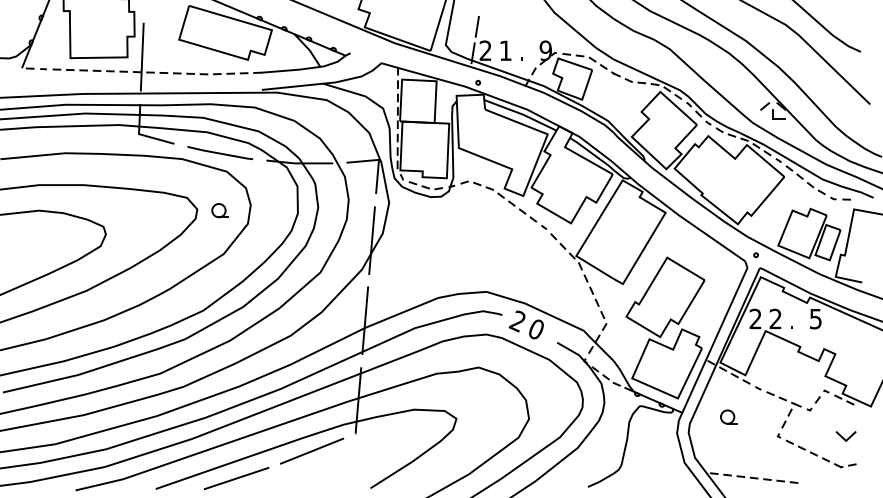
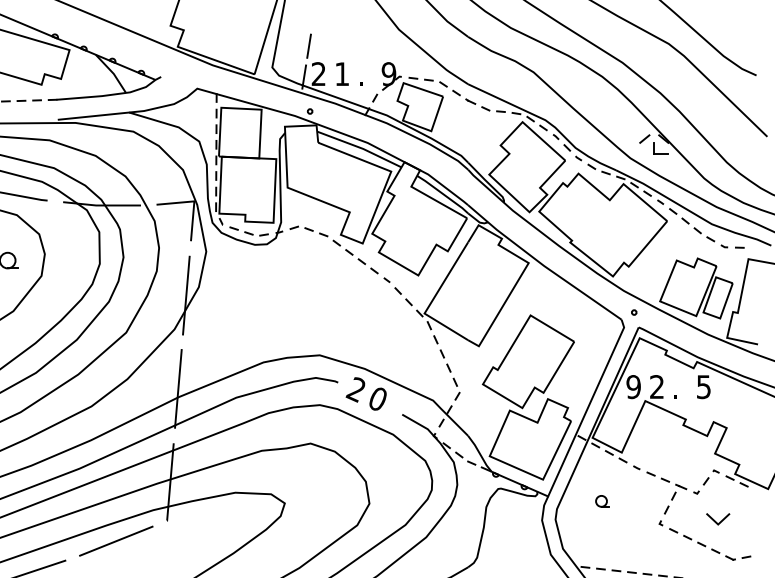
text: (755, 318) -> (633, 386), 2 -> 9
part: (728, 416) -> (602, 500), size x0.7
line: (843, 437) -> (715, 520), moved

